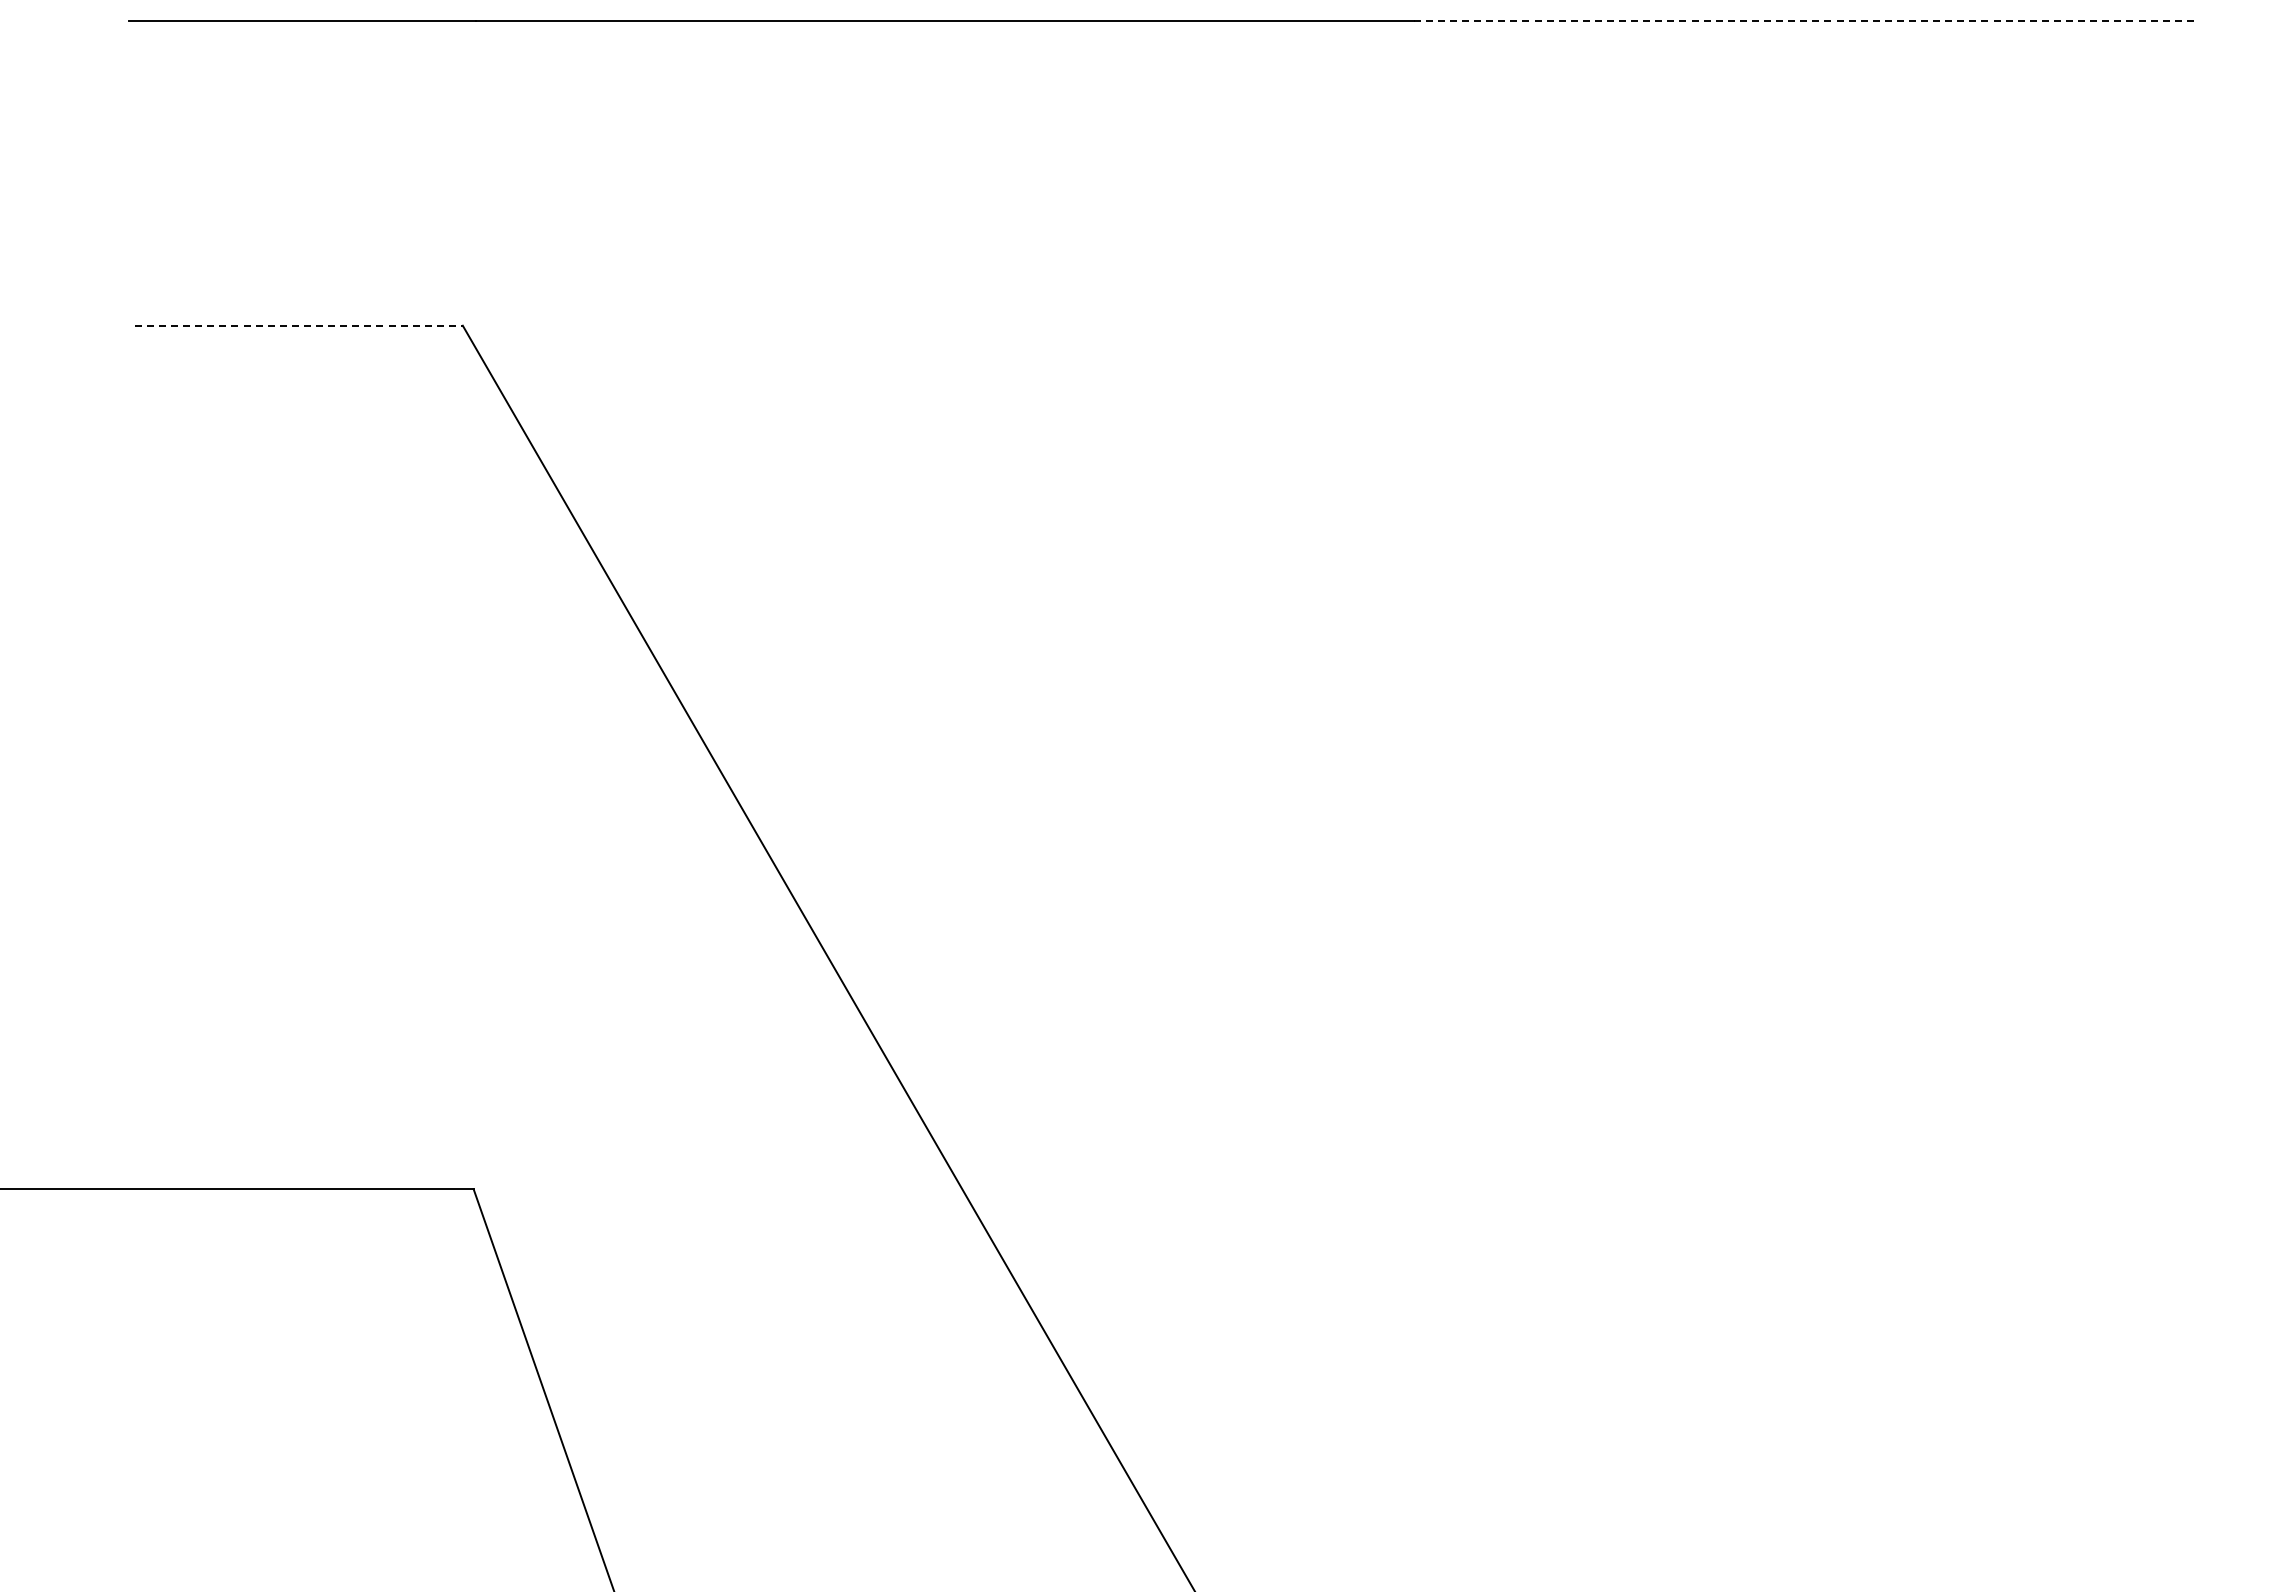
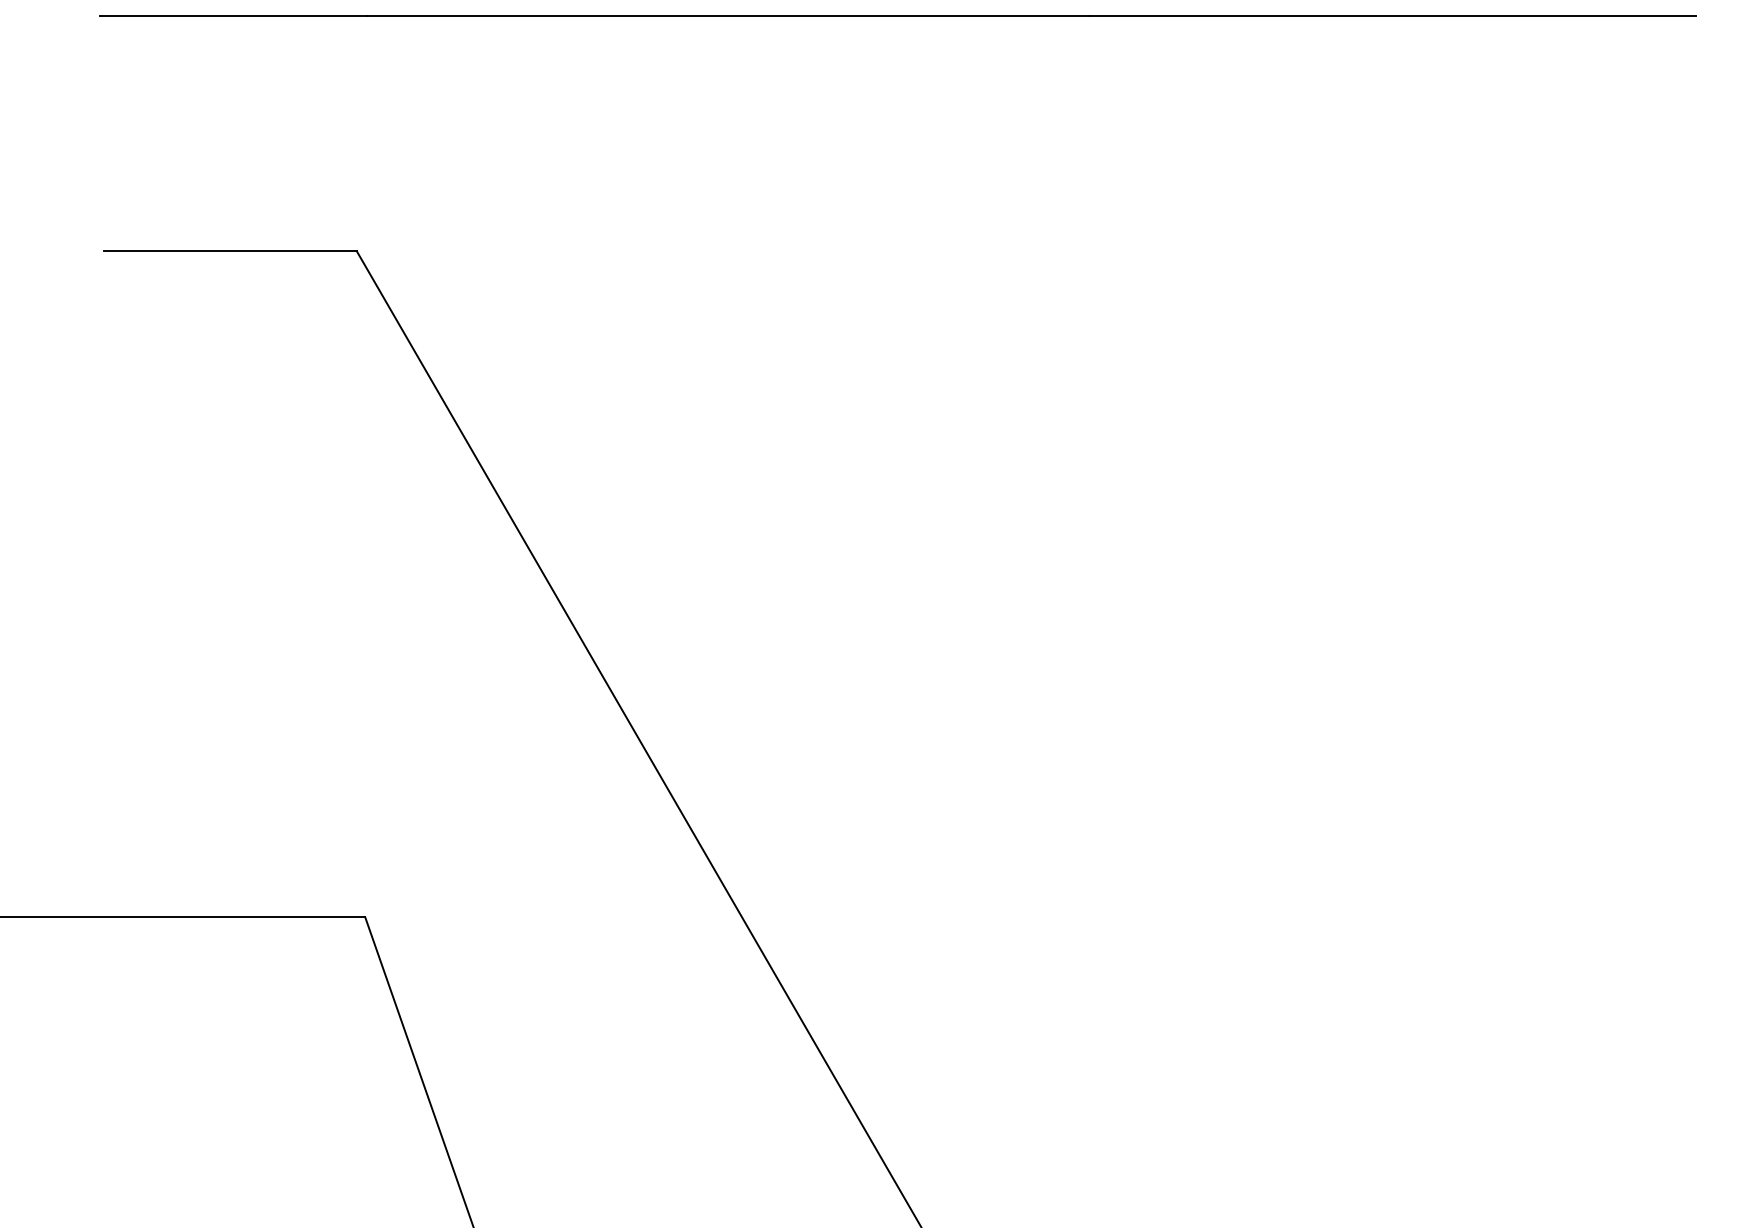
line: (1806, 21) -> (1392, 16), dashed -> solid
line: (298, 325) -> (230, 251), dashed -> solid

